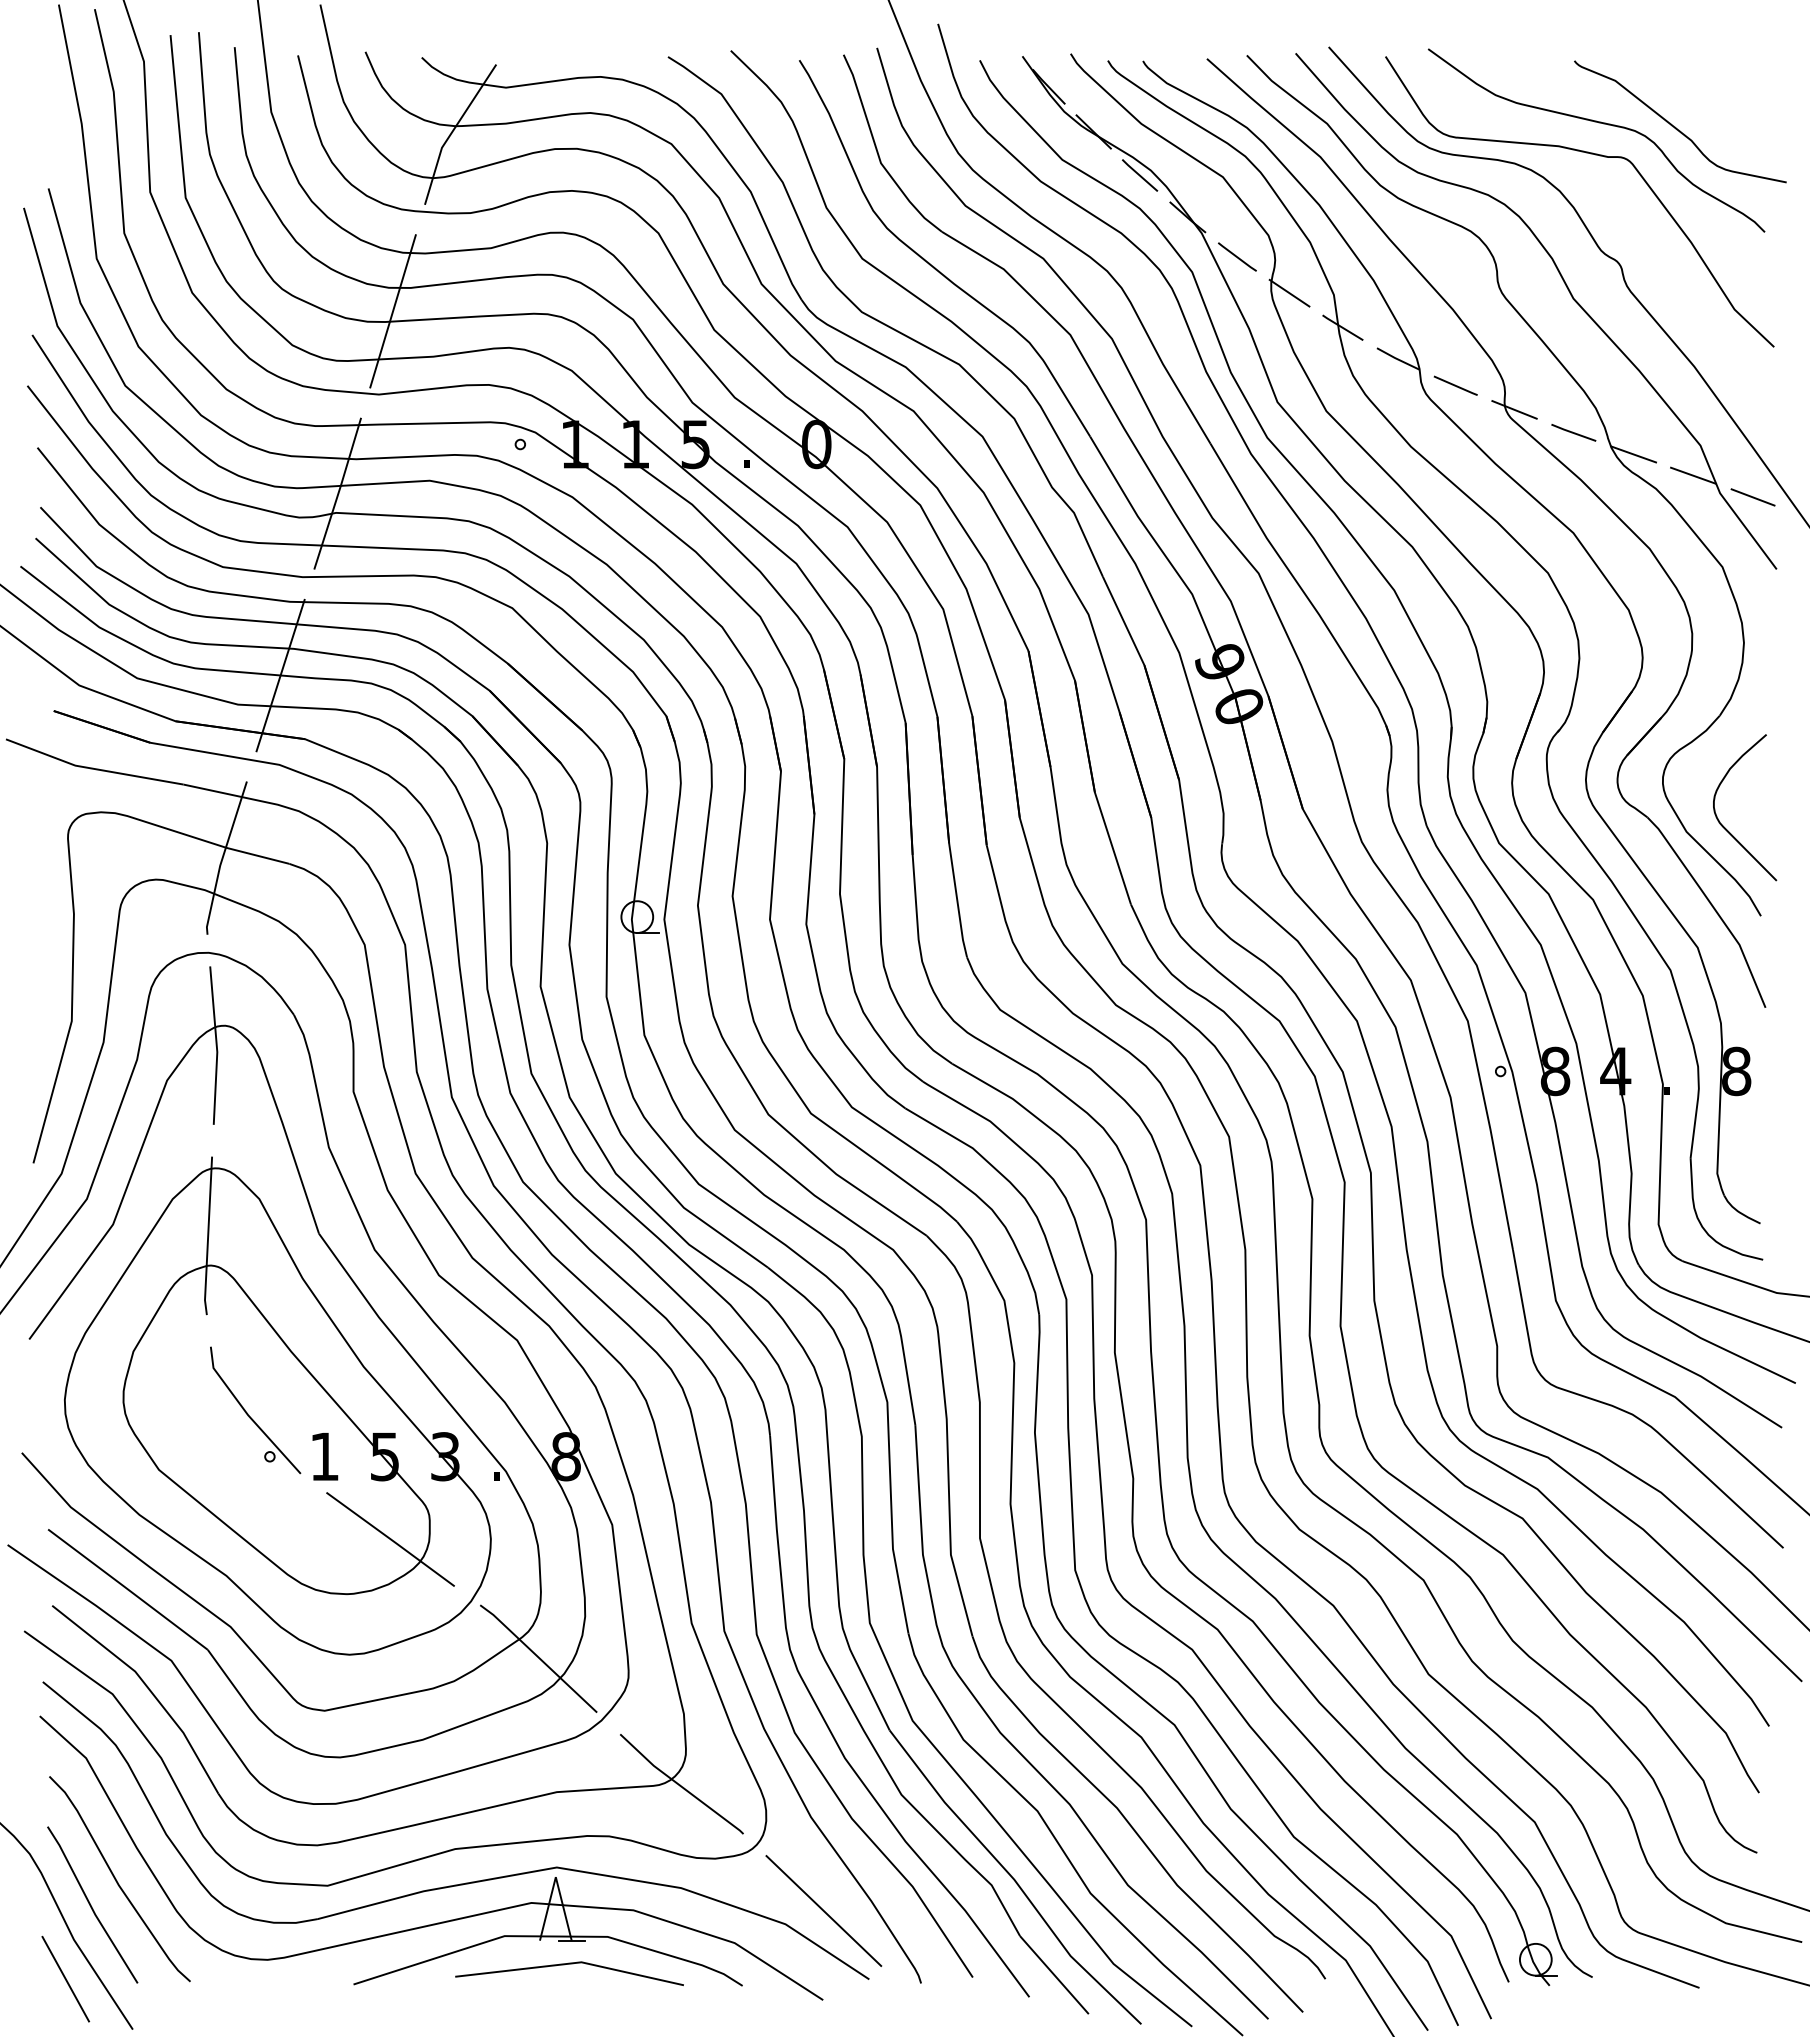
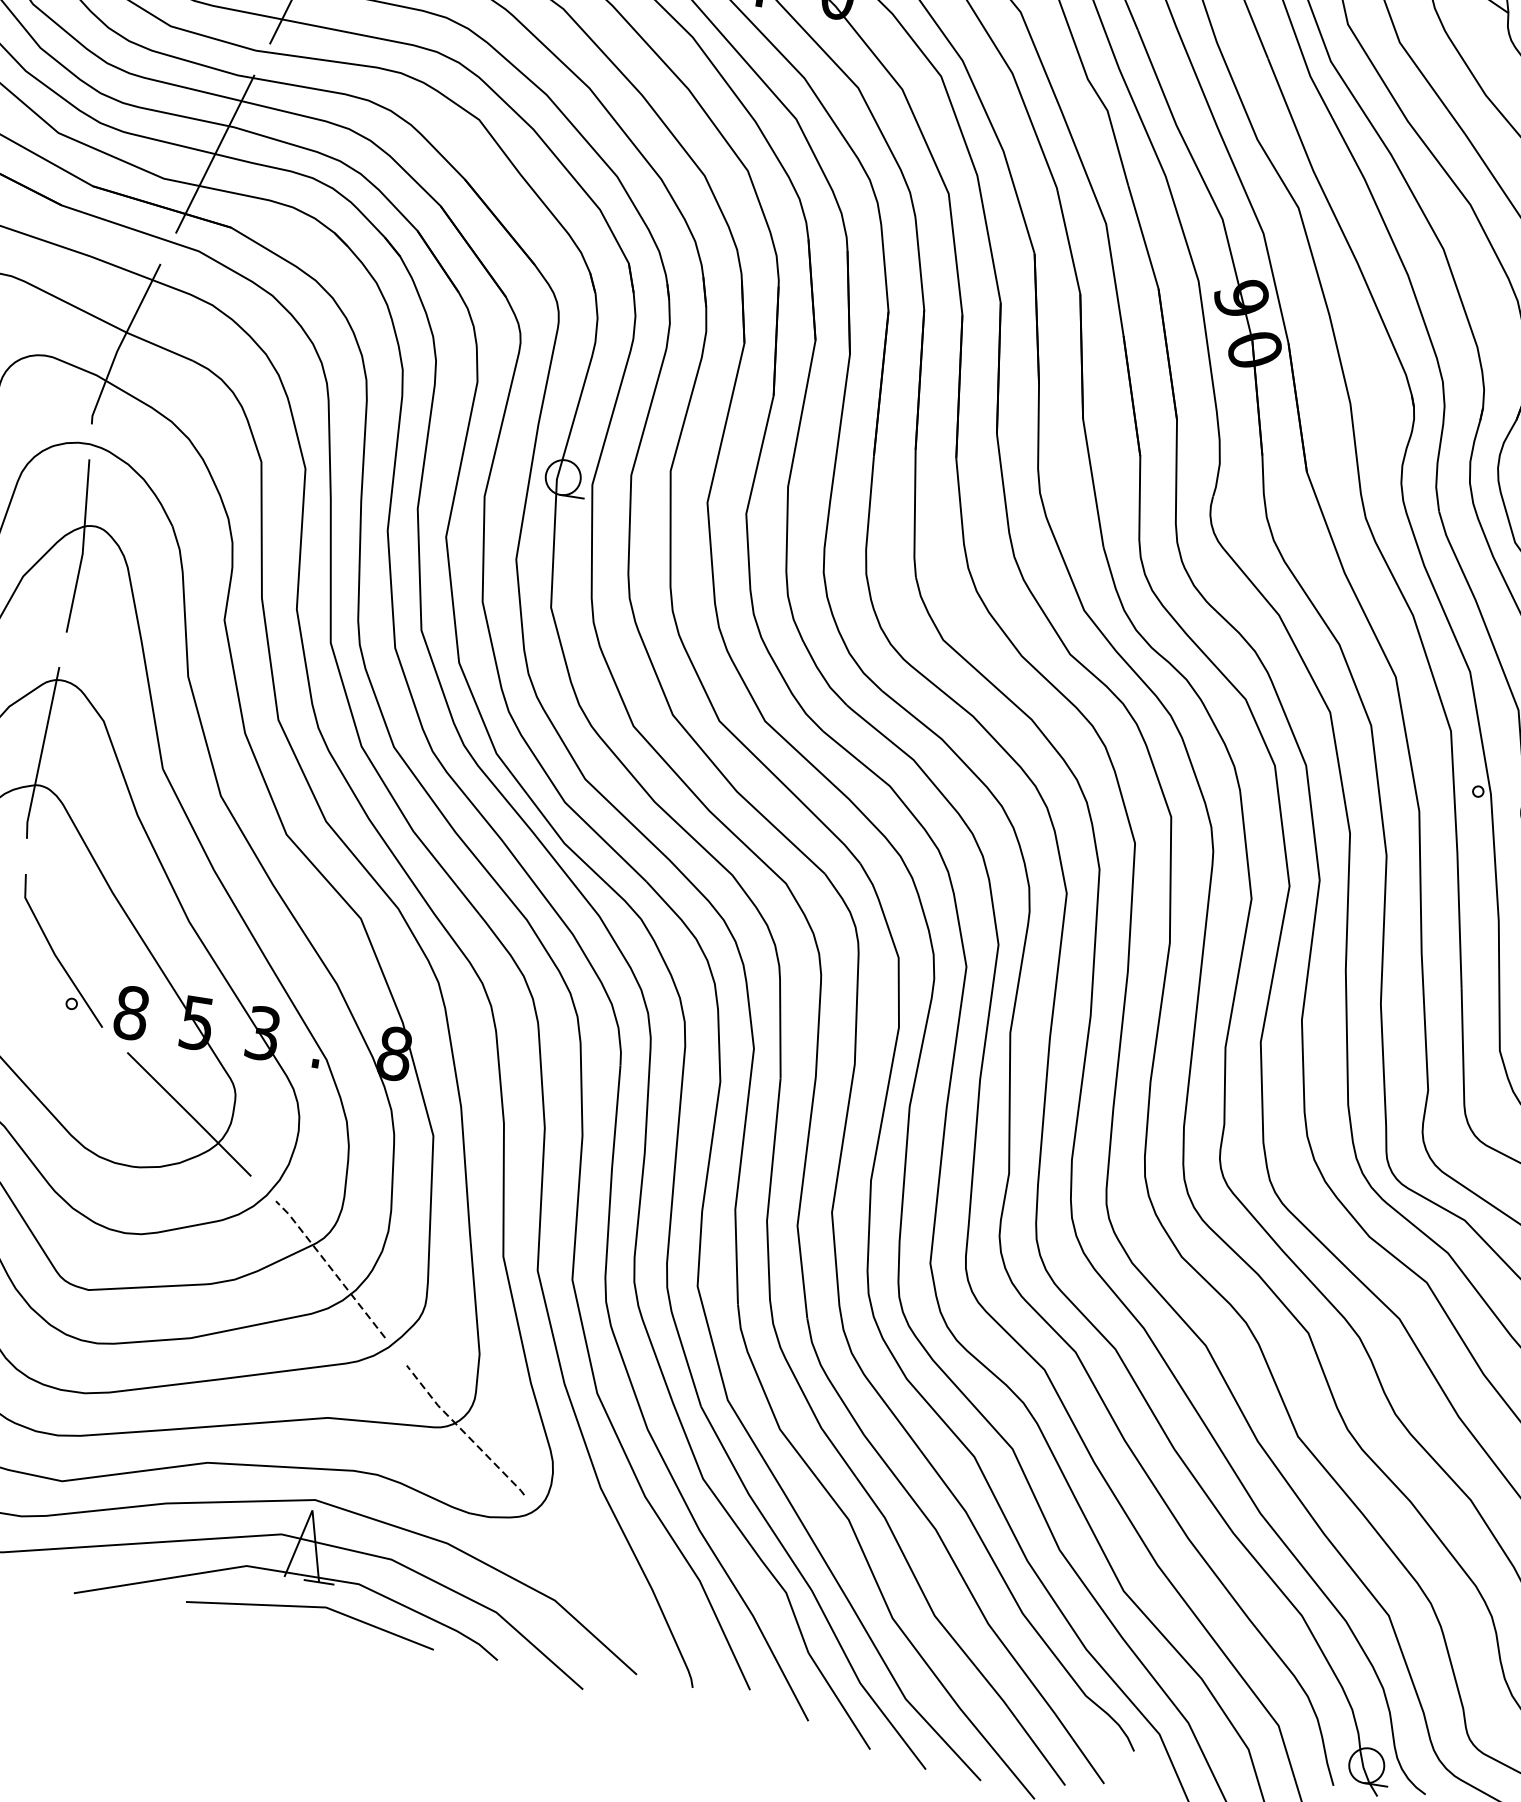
text: (324, 1456) -> (131, 1012), 1 -> 8
line: (538, 1657) -> (330, 1268), solid -> dashed
line: (680, 1785) -> (463, 1431), solid -> dashed
line: (823, 1910) -> (598, 1591), removed

